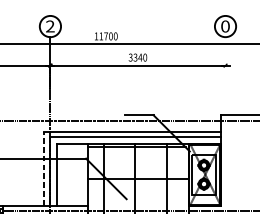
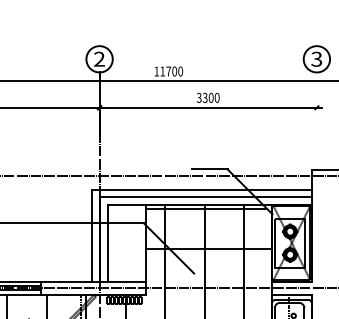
text: (225, 25) -> (316, 58), 0 -> 3
text: (139, 57) -> (210, 97), 3340 -> 3300
line: (43, 168) -> (91, 235), dashed -> solid

